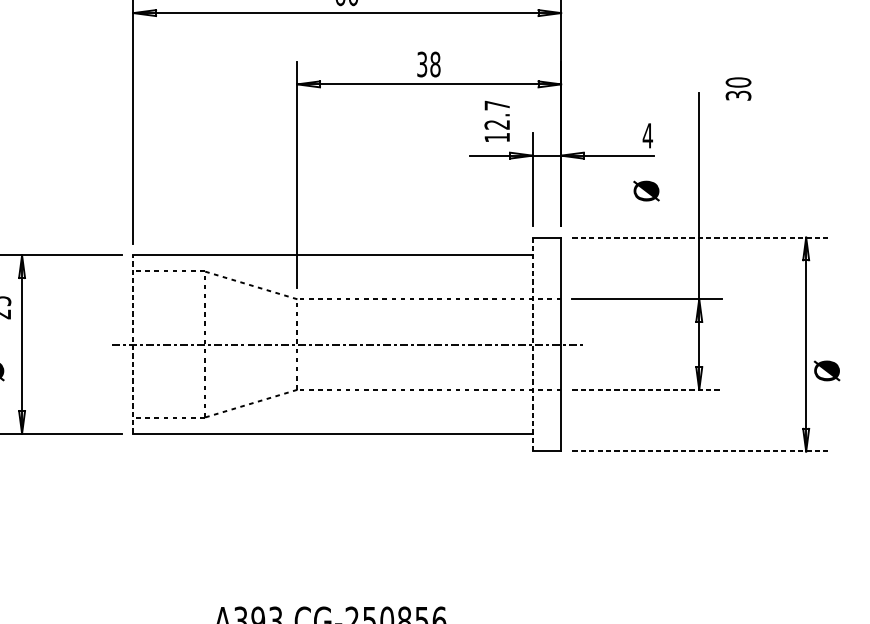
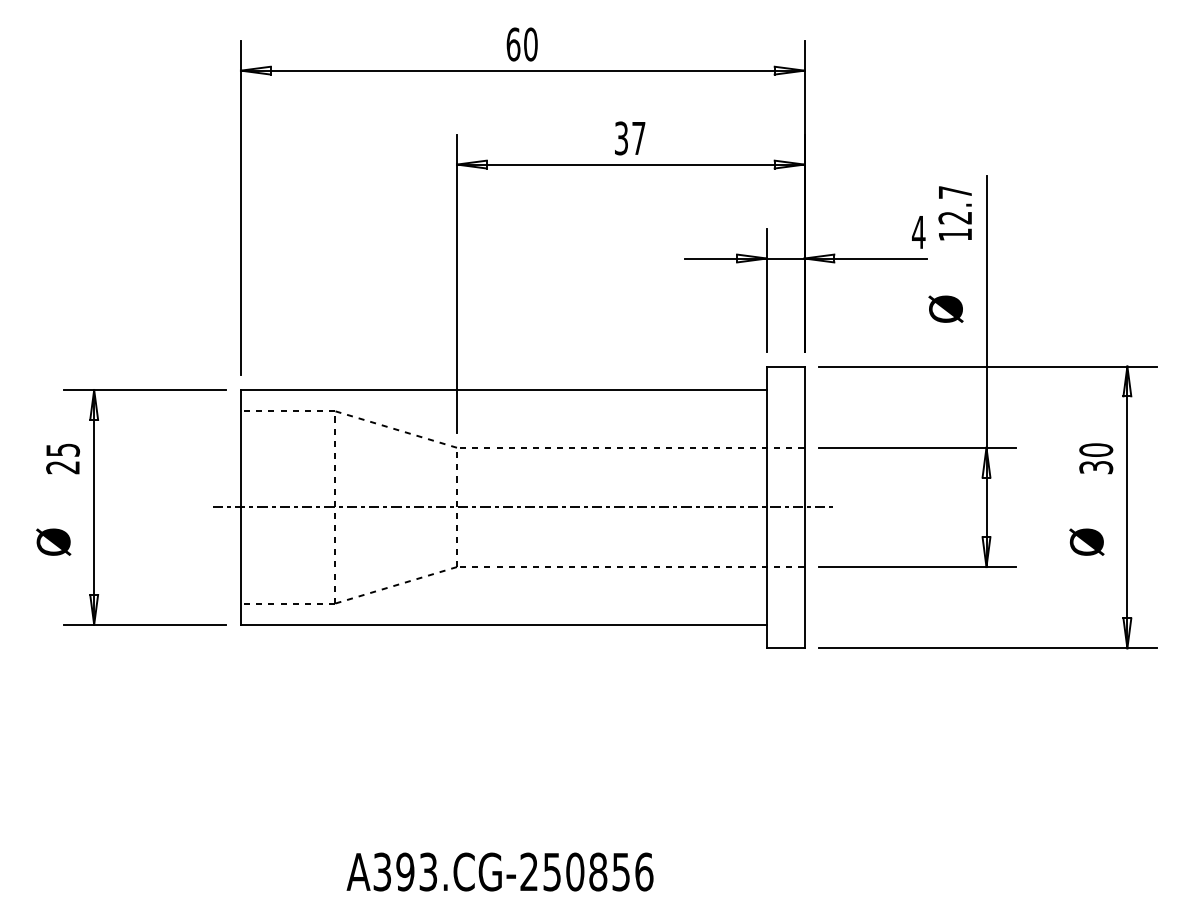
text: (435, 64) -> (638, 138), 38 -> 37
text: (738, 88) -> (1096, 458), moved
text: (496, 121) -> (954, 213), moved
text: (646, 190) -> (945, 308), moved
line: (700, 237) -> (988, 366), dashed -> solid
line: (133, 343) -> (240, 506), dashed -> solid
line: (532, 344) -> (766, 507), dashed -> solid
text: (826, 370) -> (1086, 541), moved
line: (647, 390) -> (918, 567), dashed -> solid
line: (700, 451) -> (988, 648), dashed -> solid

